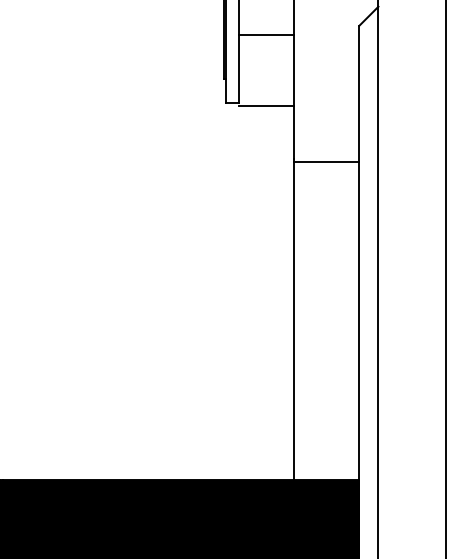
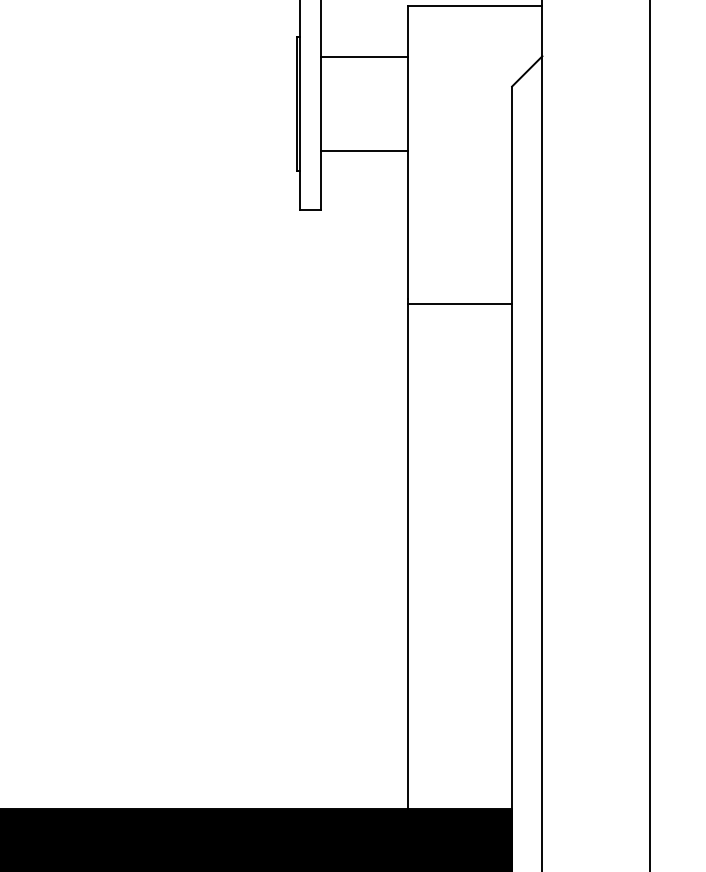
line: (266, 35) -> (364, 57), moved
line: (266, 106) -> (364, 151), moved

